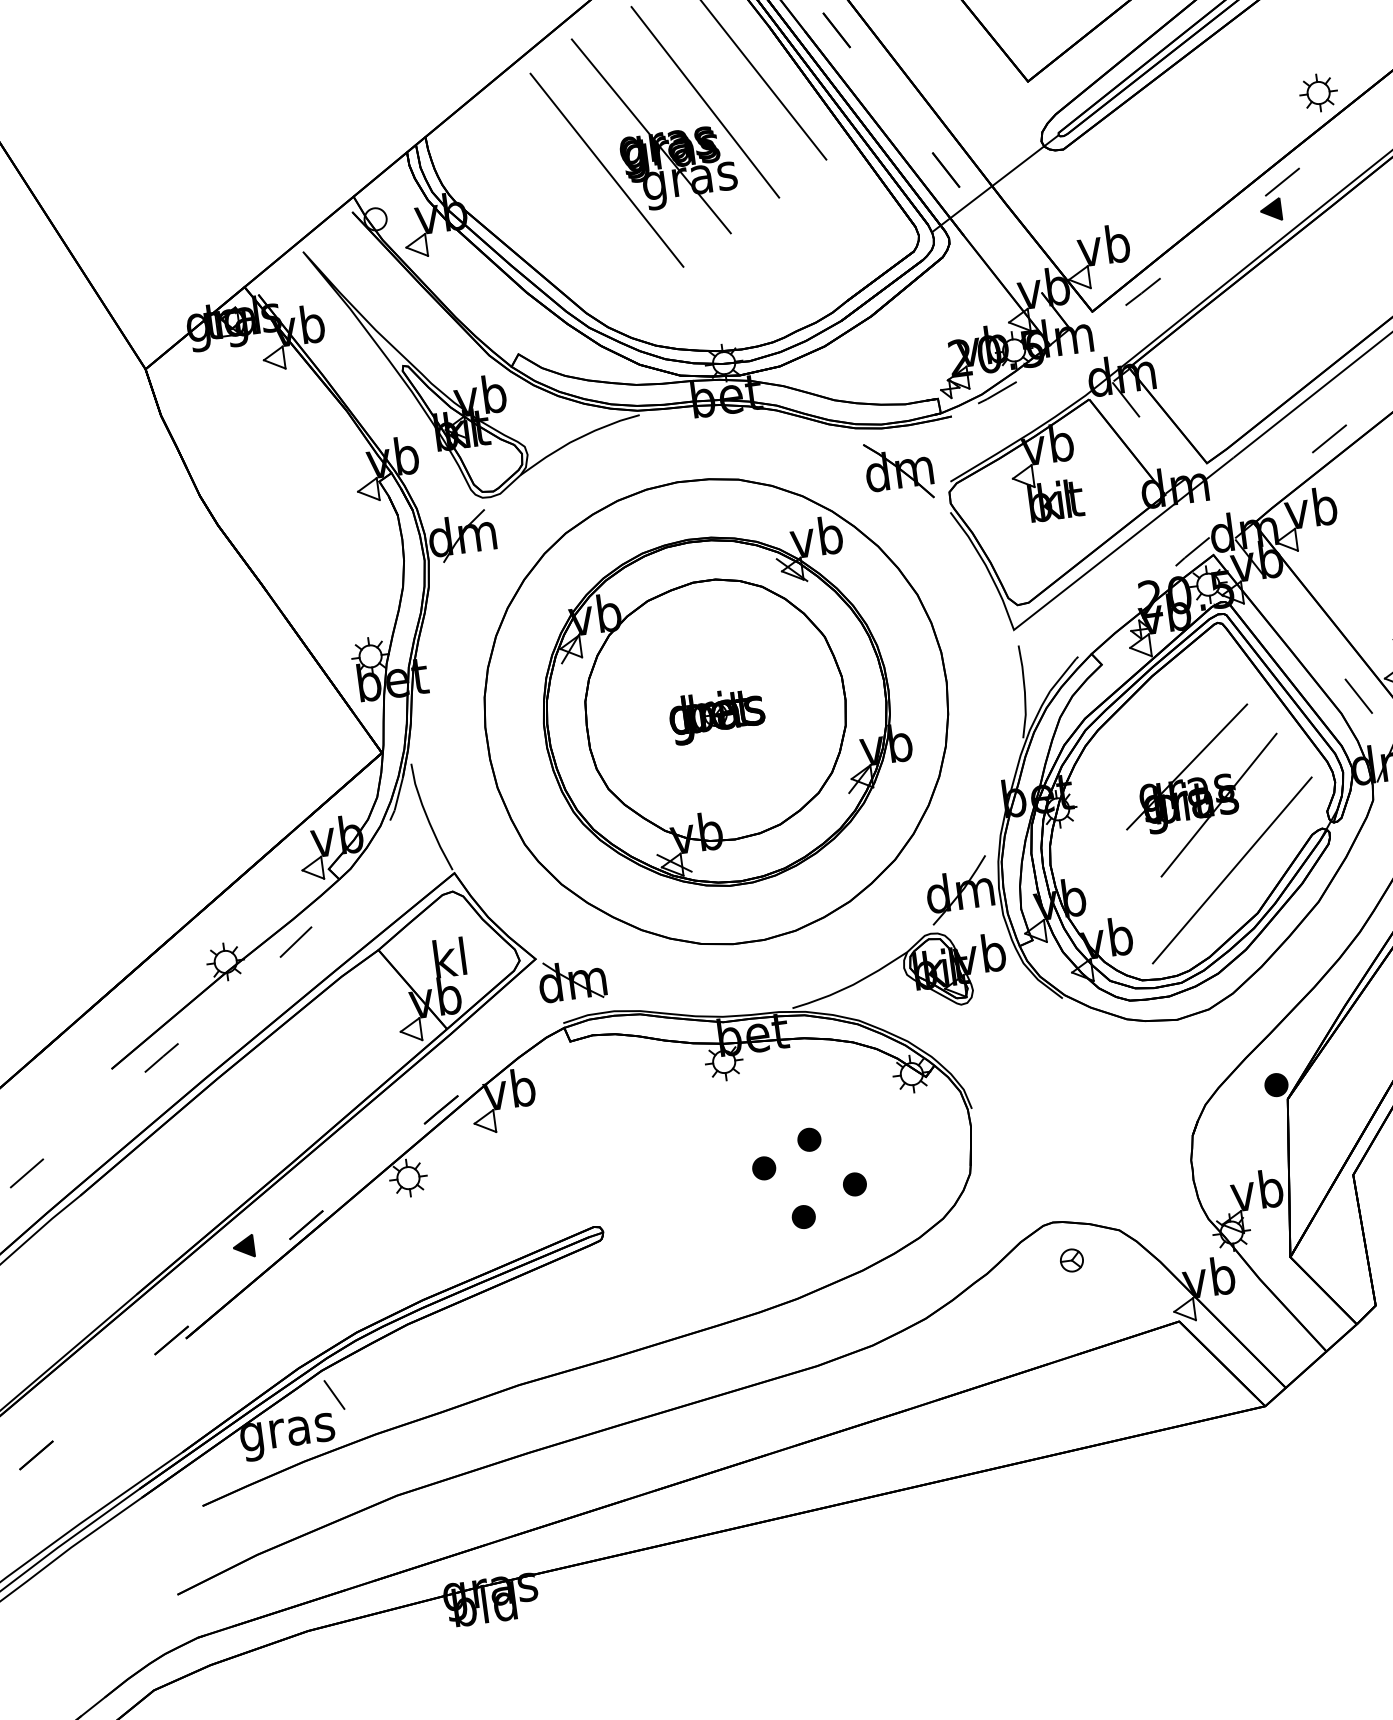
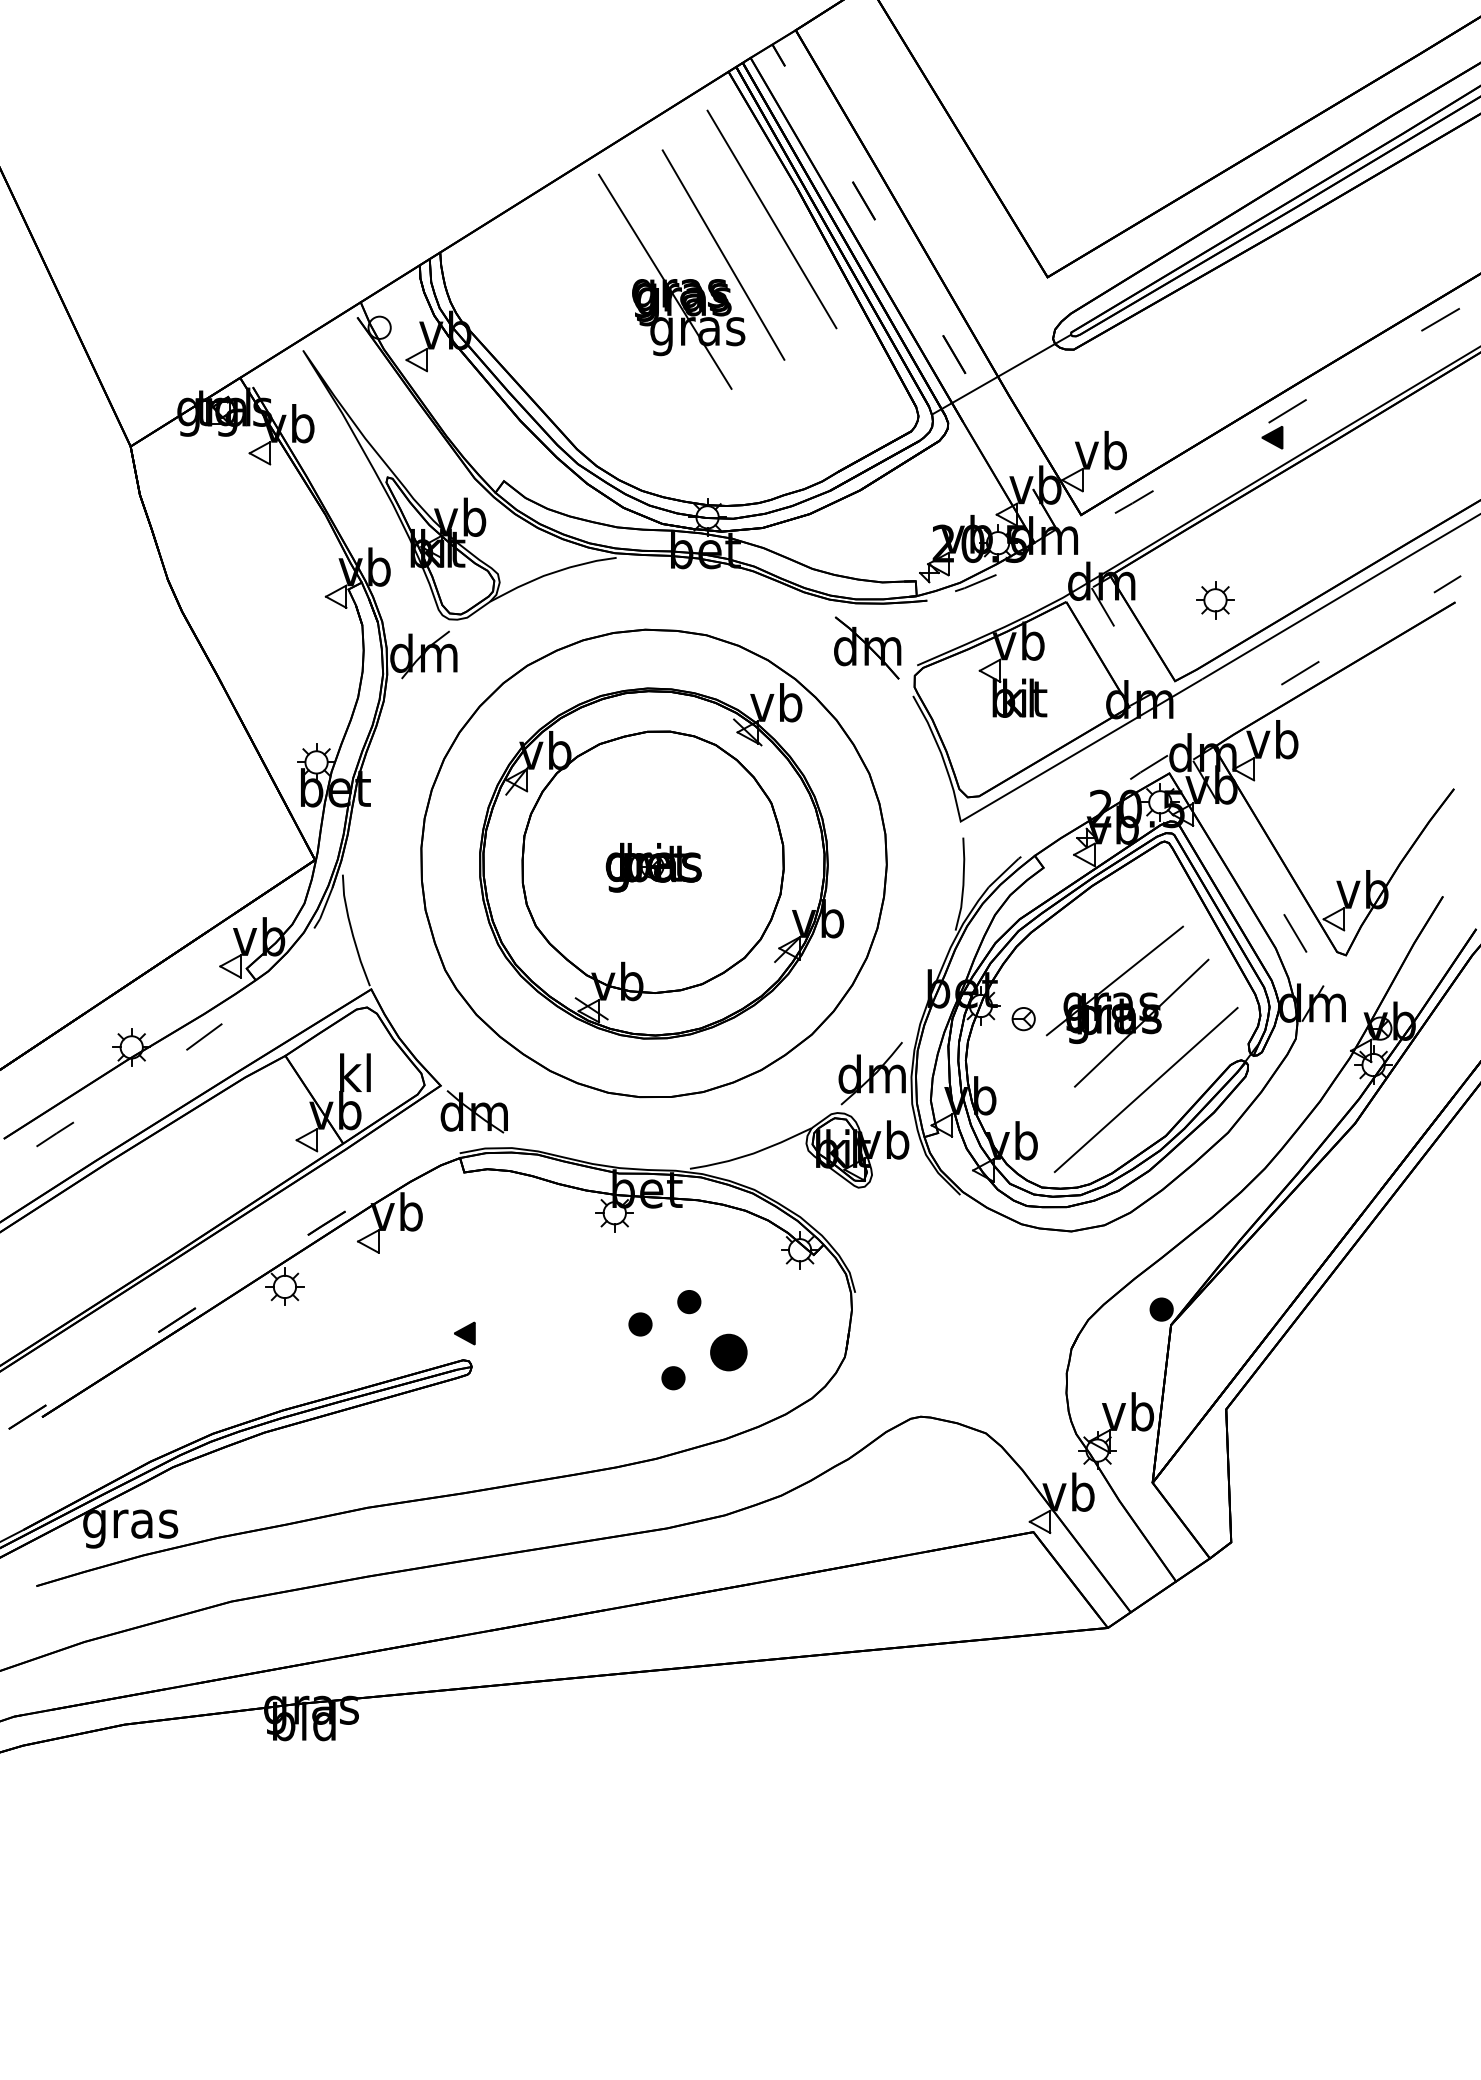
part: (1318, 93) -> (1215, 600), moved
line: (606, 170) -> (616, 309), removed
part: (854, 1184) -> (728, 1352), size x1.6
part: (243, 1246) -> (464, 1333), moved
part: (1071, 1260) -> (1023, 1019), moved
line: (334, 1394) -> (182, 1492), removed

